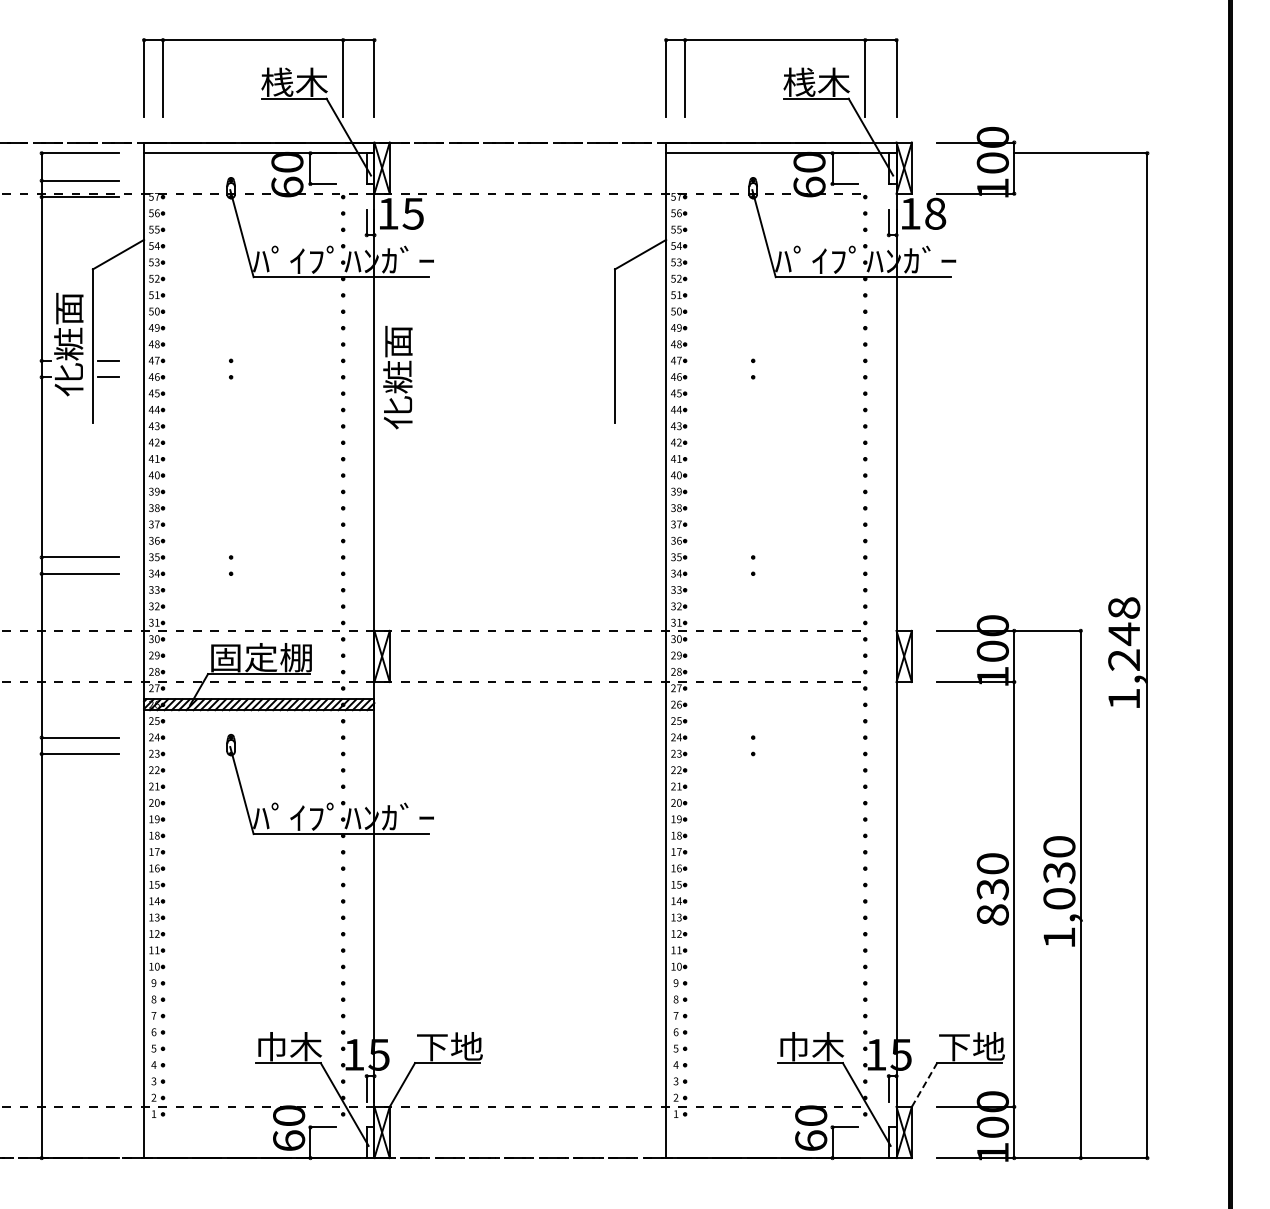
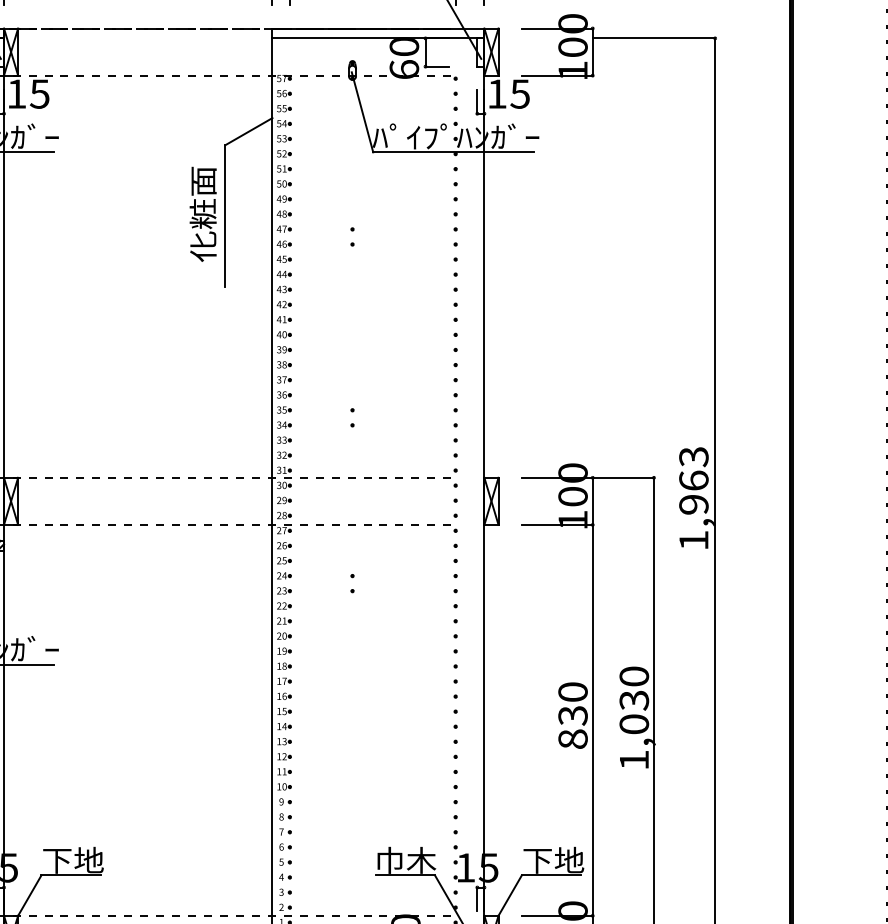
text: (935, 213) -> (520, 93), 18 -> 15
text: (397, 377) -> (202, 214), moved
text: (1124, 633) -> (694, 480), 1,248 -> 1,963
line: (924, 1084) -> (510, 895), dashed -> solid

